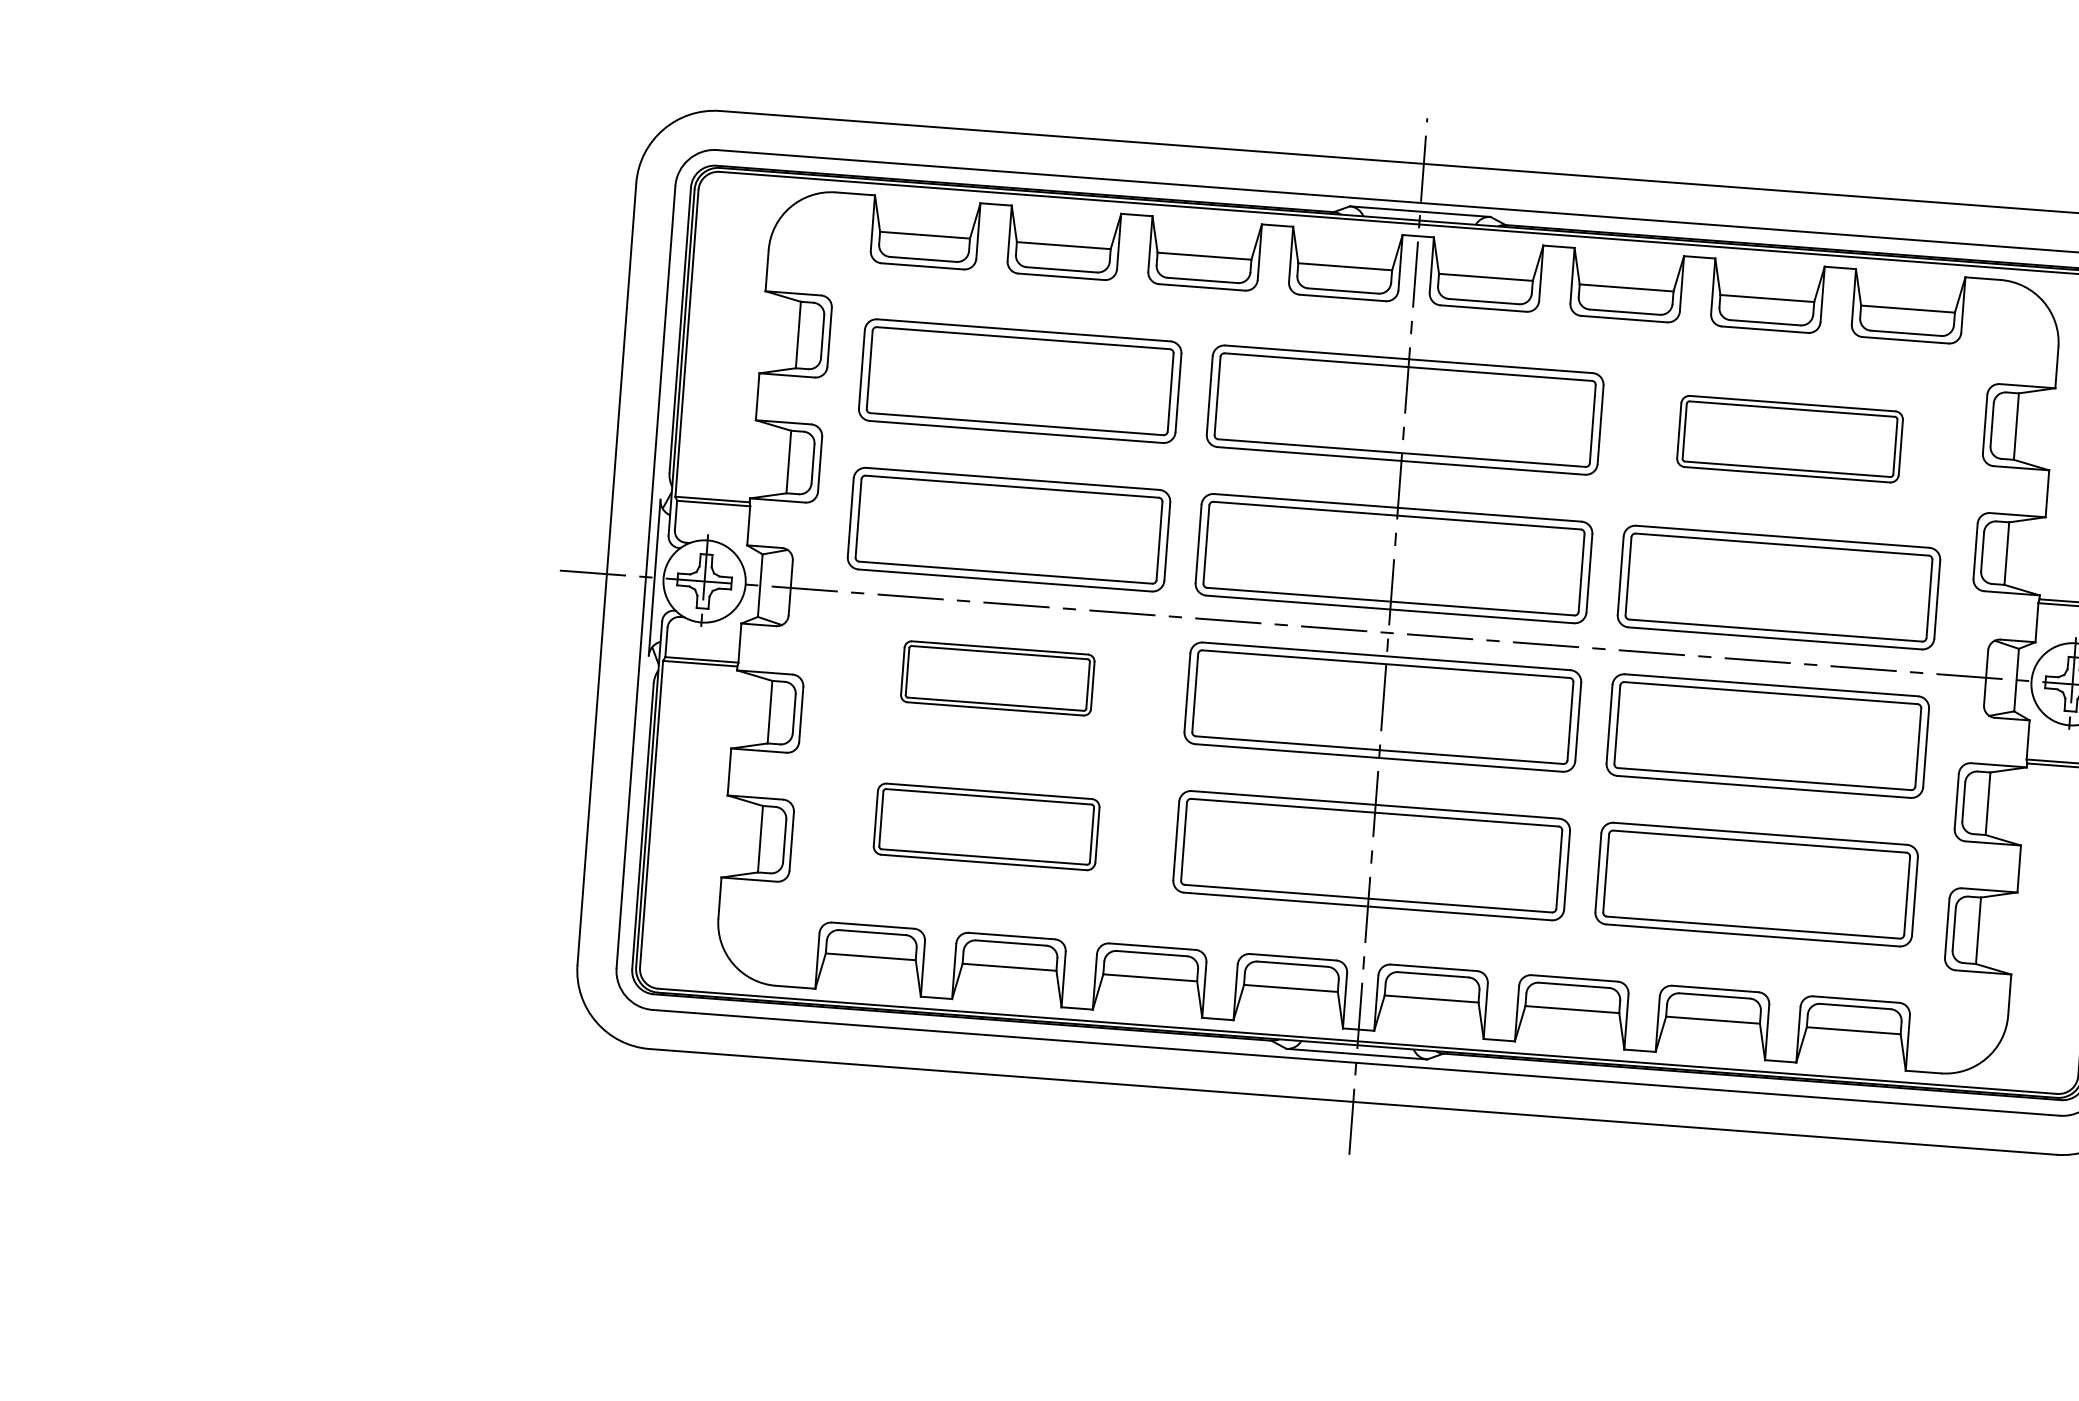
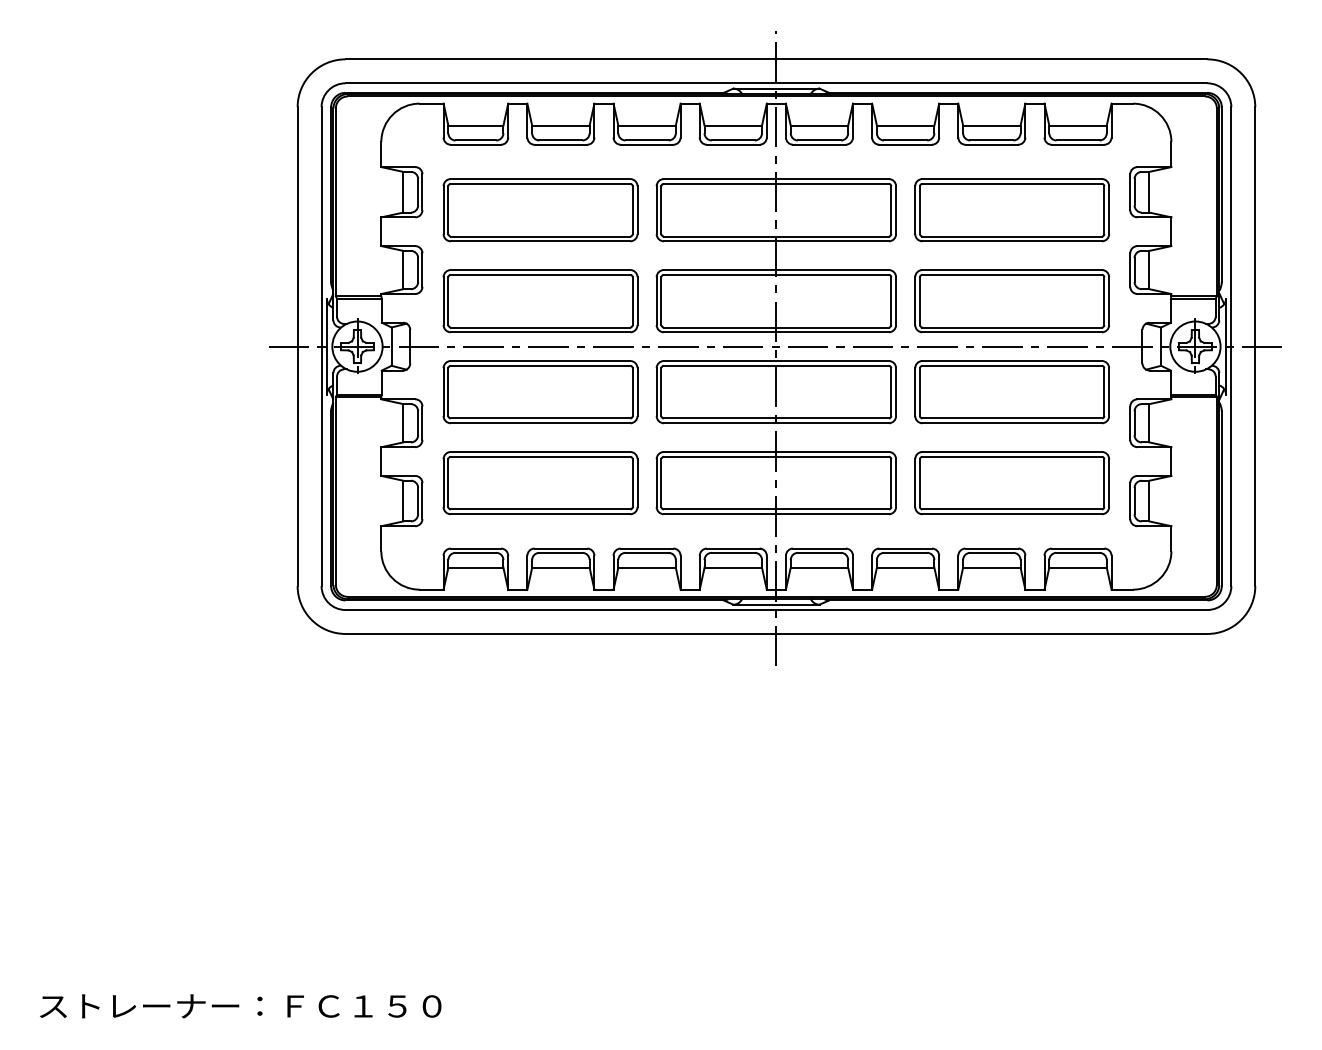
part: (1788, 439) -> (1011, 210), size x1.43
part: (997, 678) -> (540, 392), size x1.67
part: (986, 827) -> (540, 483), size x1.43

